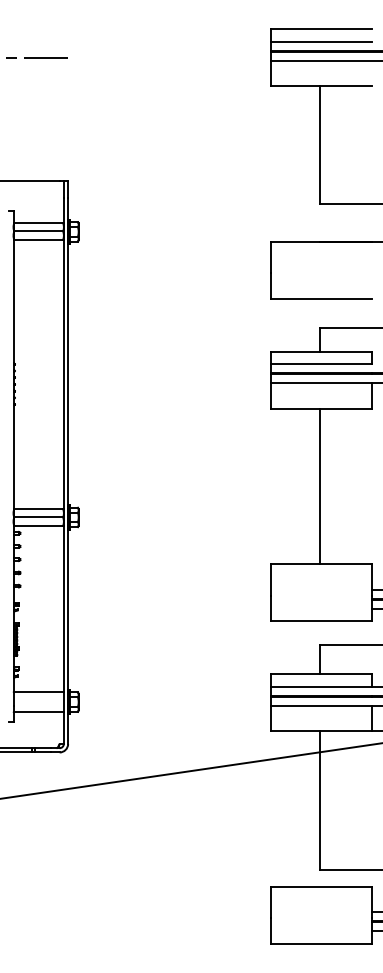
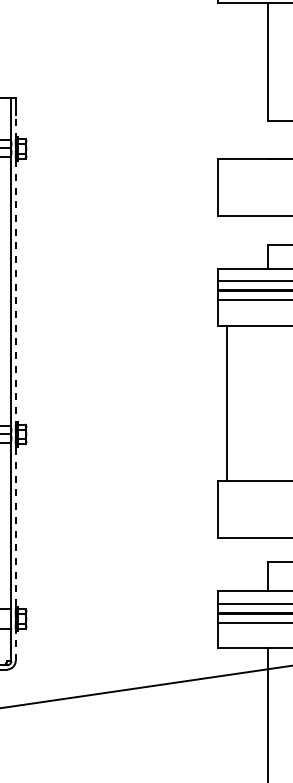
line: (68, 471) -> (16, 388), solid -> dashed
line: (320, 486) -> (227, 403), moved

